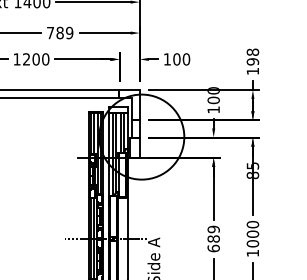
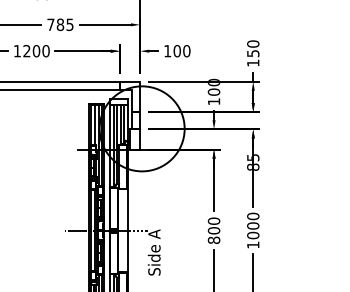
text: (69, 32) -> (69, 24), 789 -> 785
text: (253, 56) -> (253, 48), 198 -> 150
text: (213, 238) -> (213, 230), 689 -> 800

